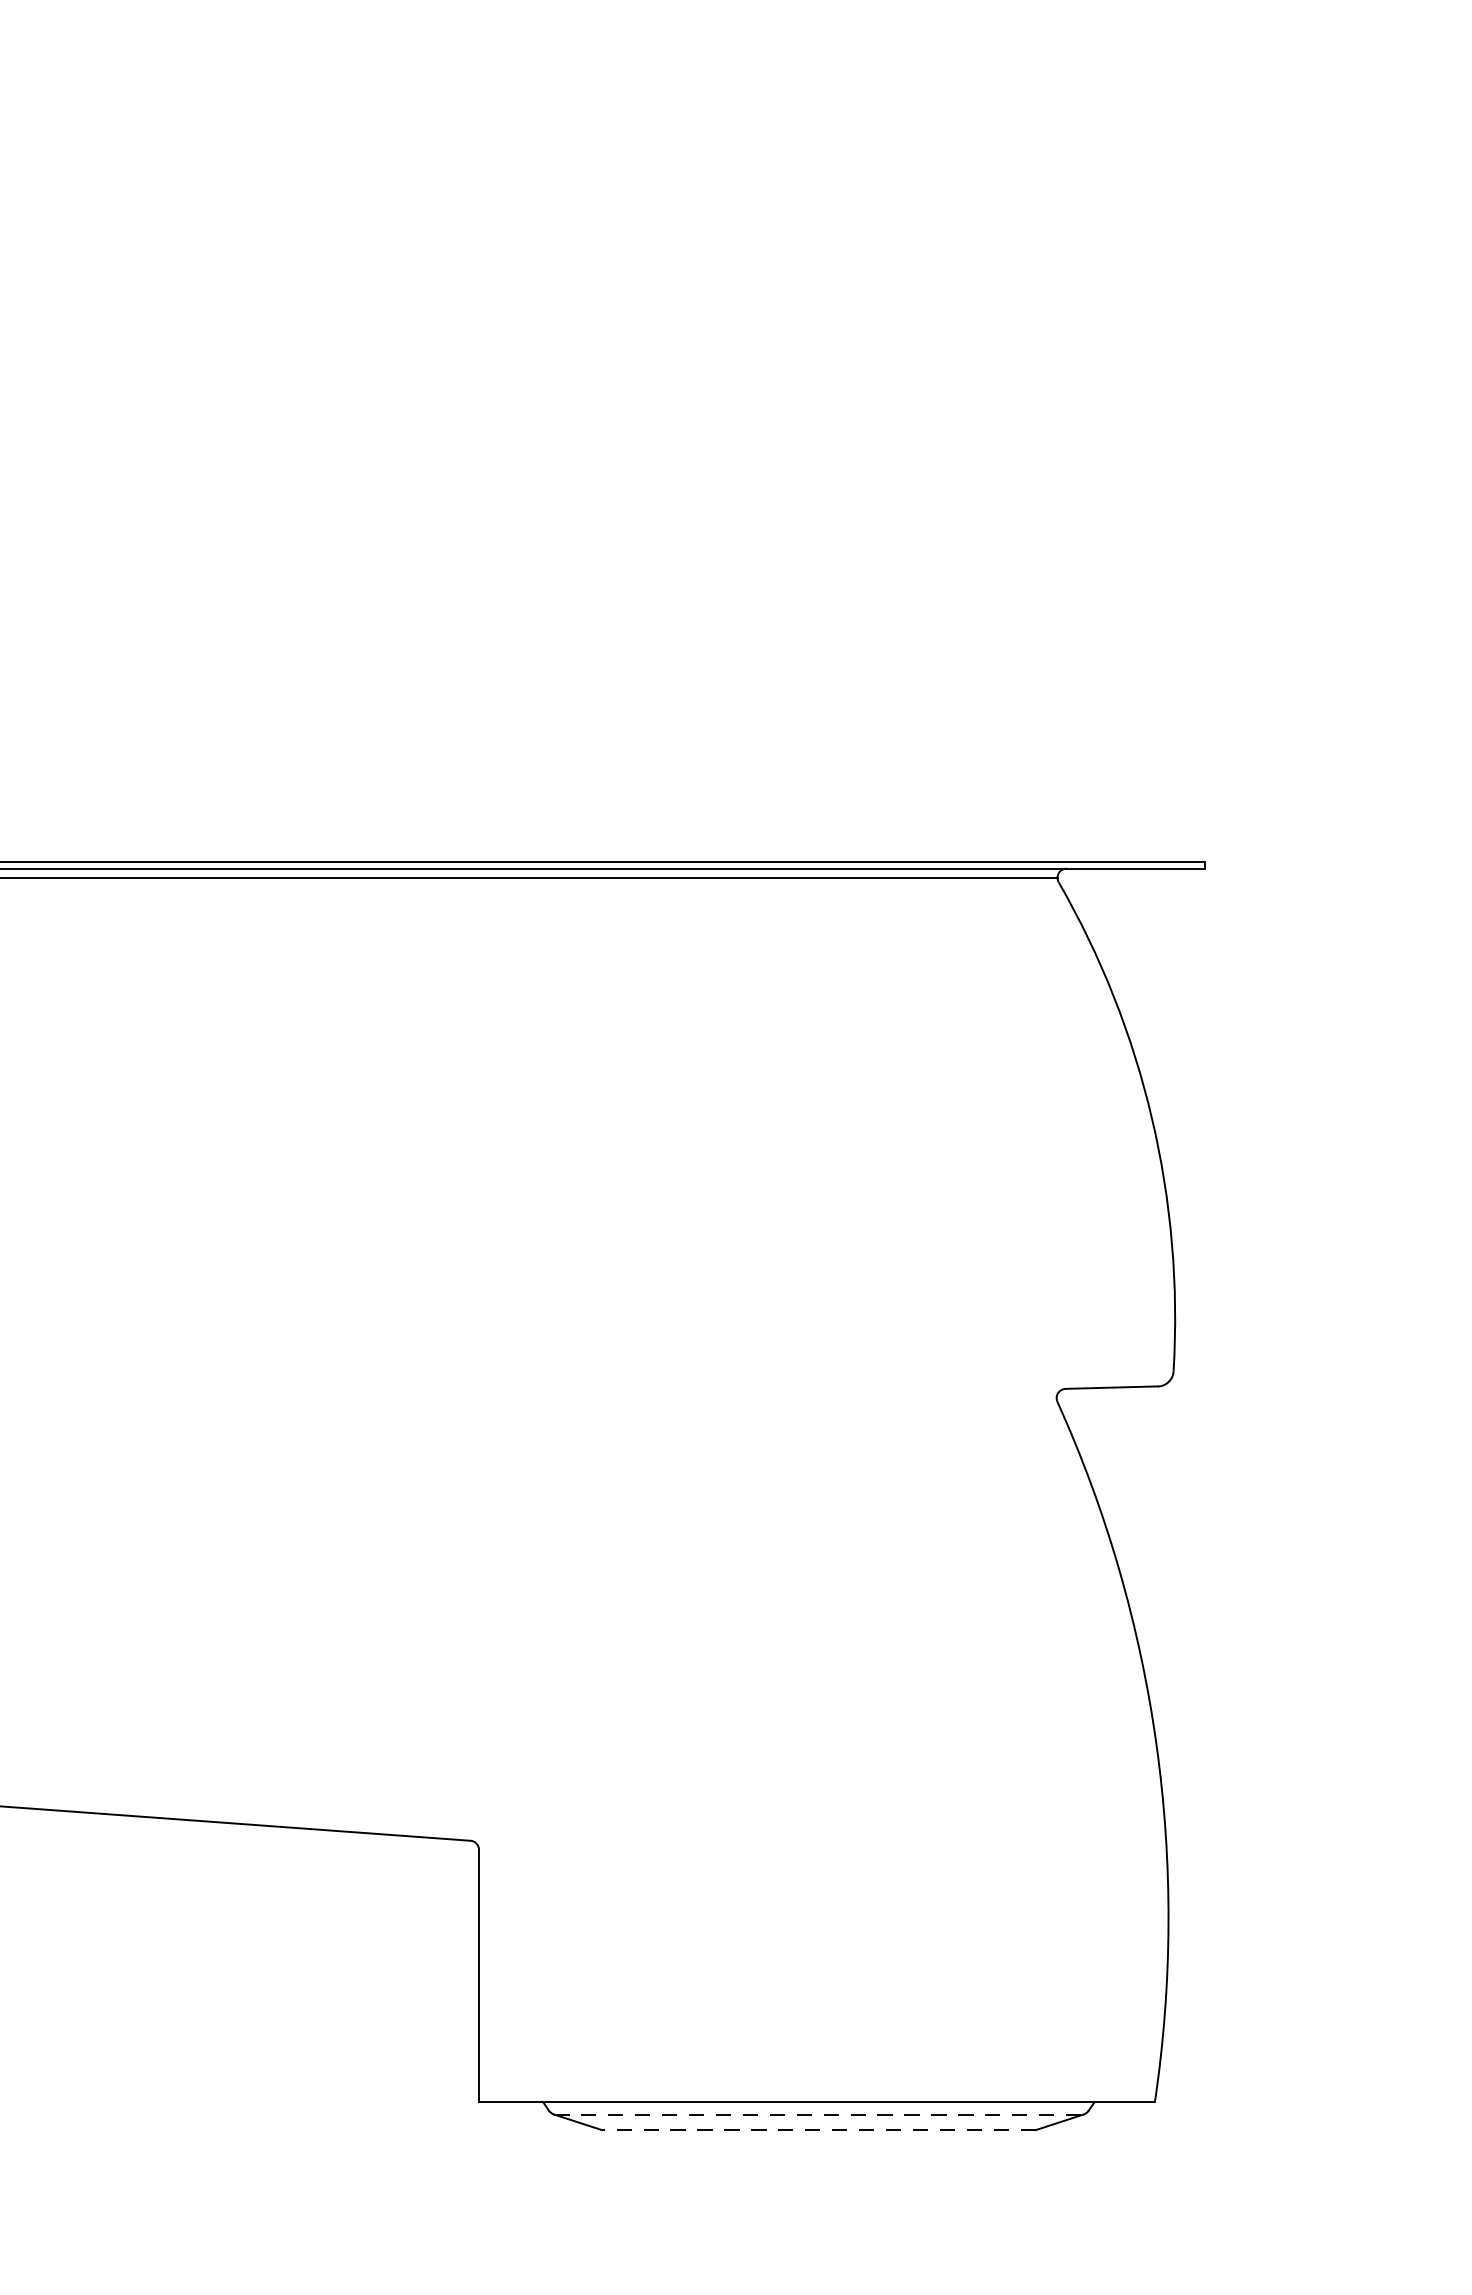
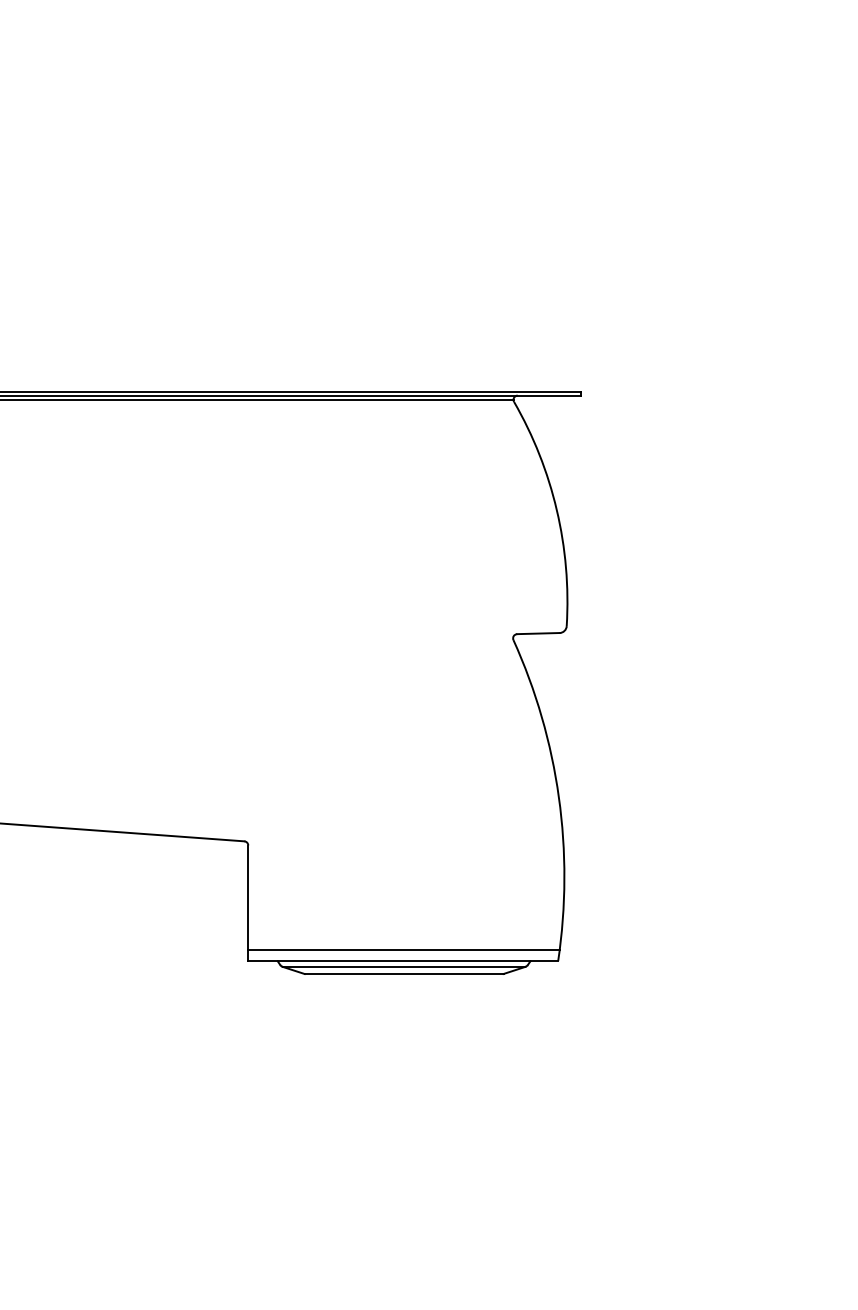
line: (817, 2078) -> (403, 950), added
line: (819, 2113) -> (404, 966), dashed -> solid
line: (817, 2131) -> (403, 974), dashed -> solid

